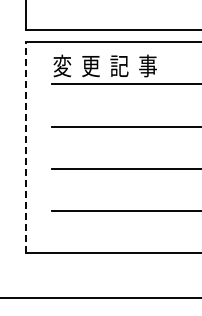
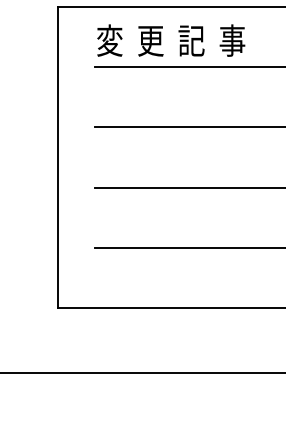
line: (26, 147) -> (58, 157), dashed -> solid

